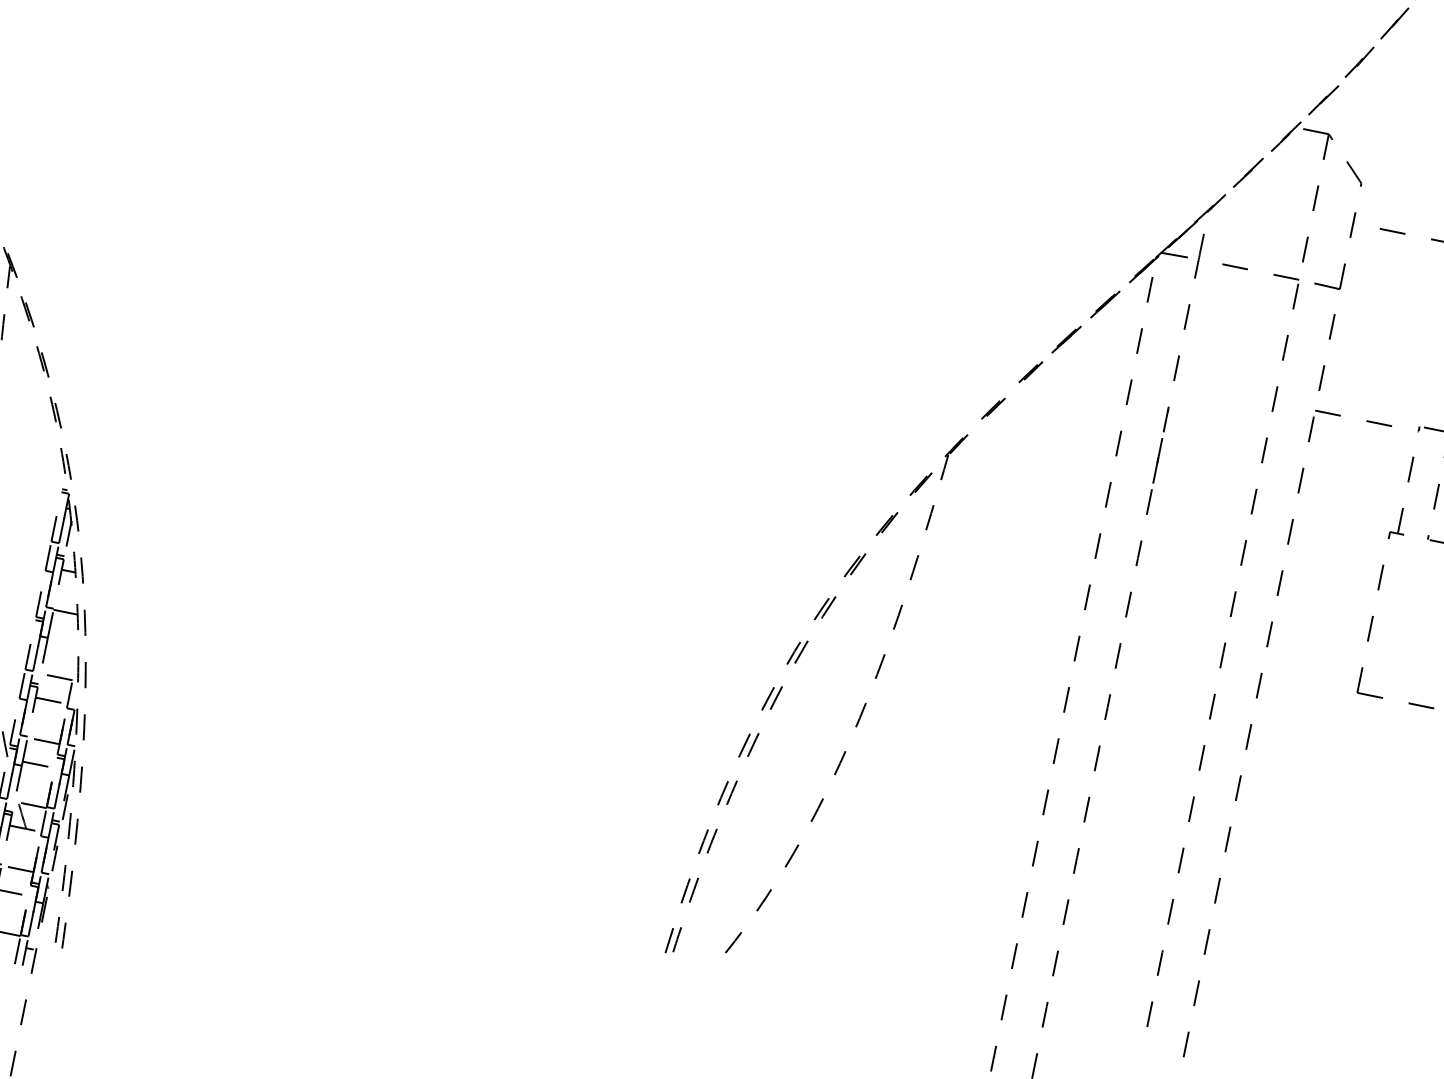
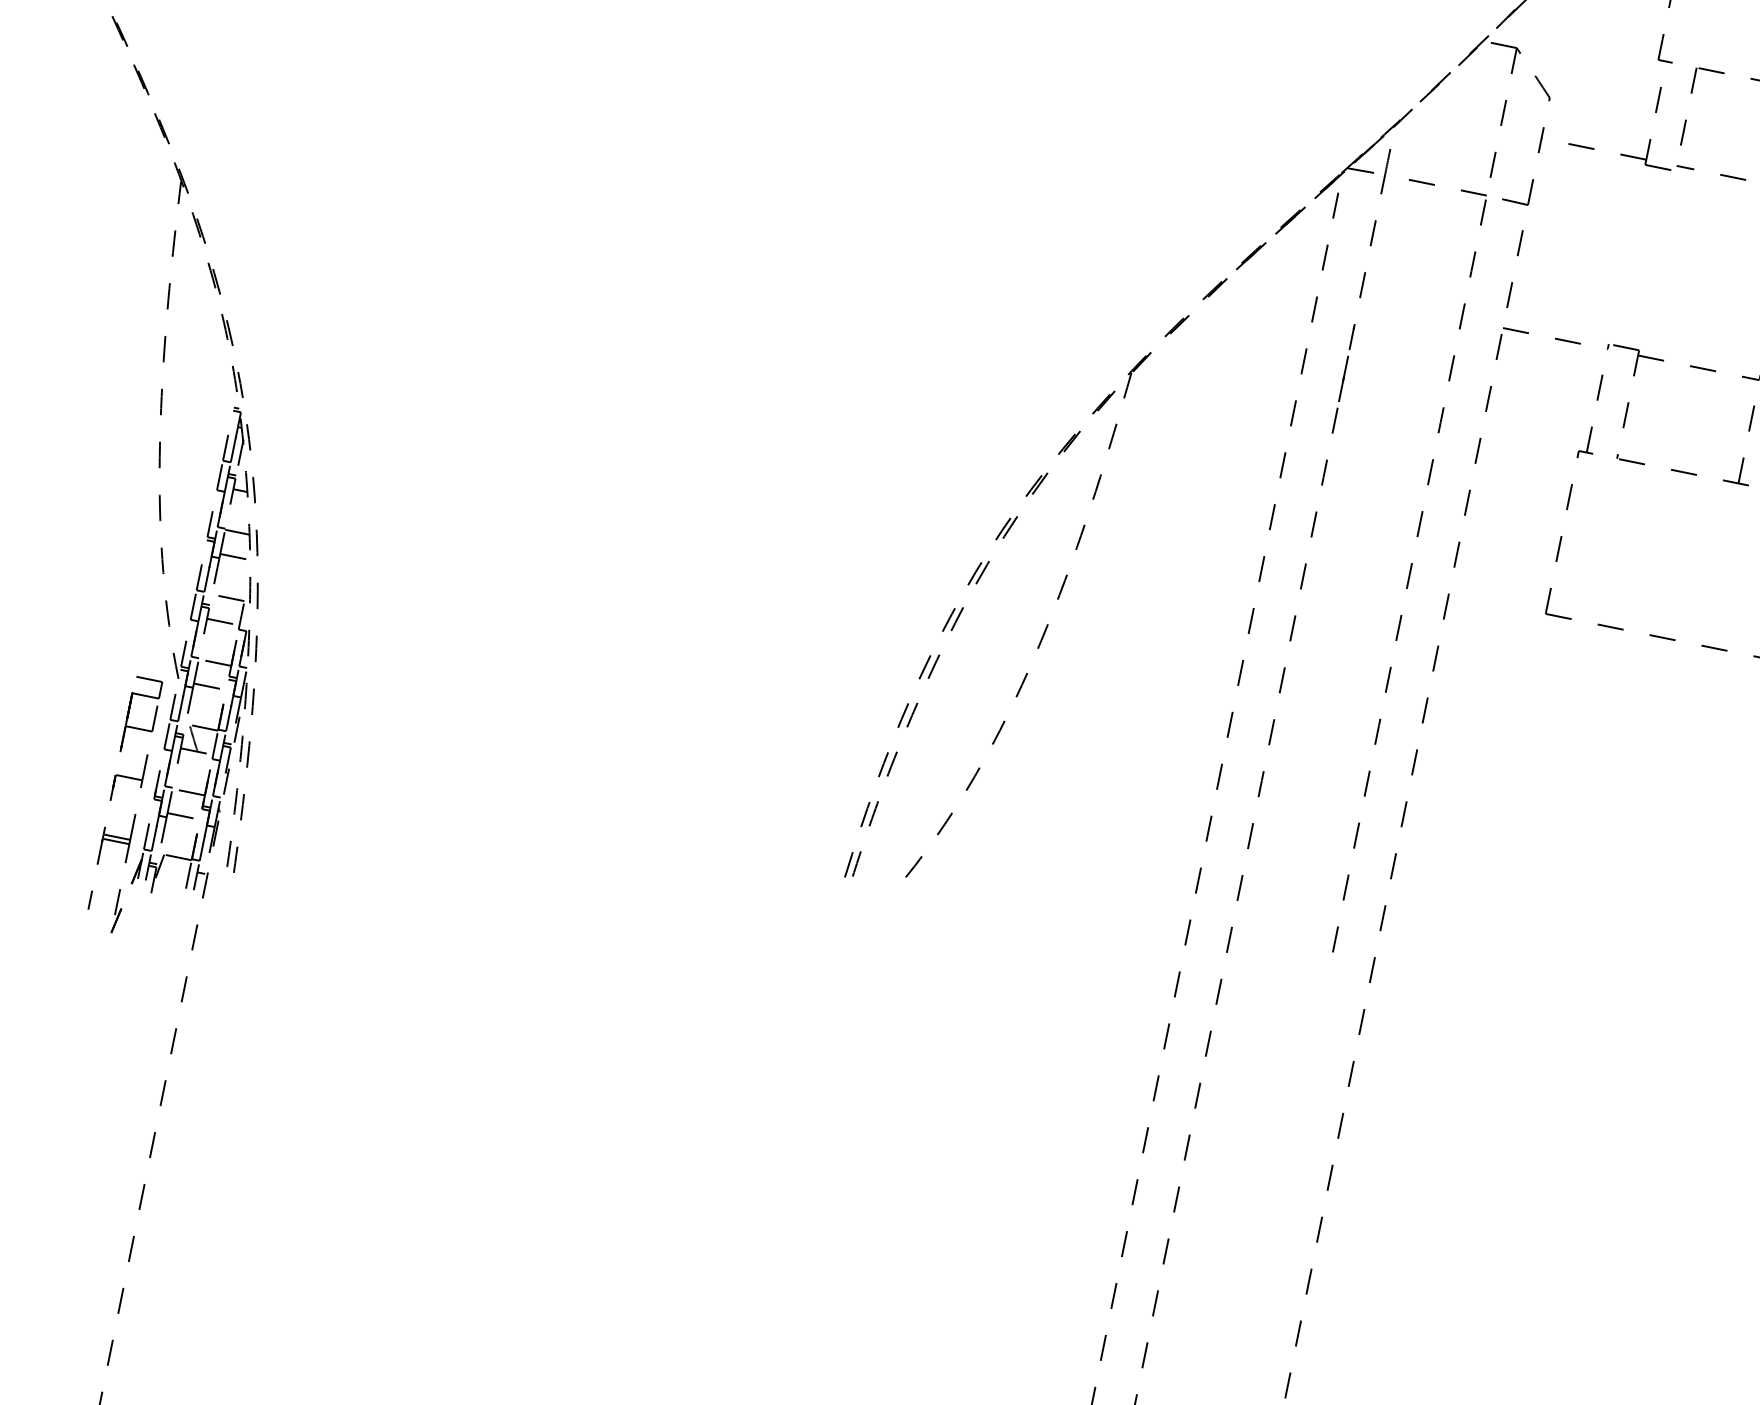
line: (63, 636) -> (235, 556), added

